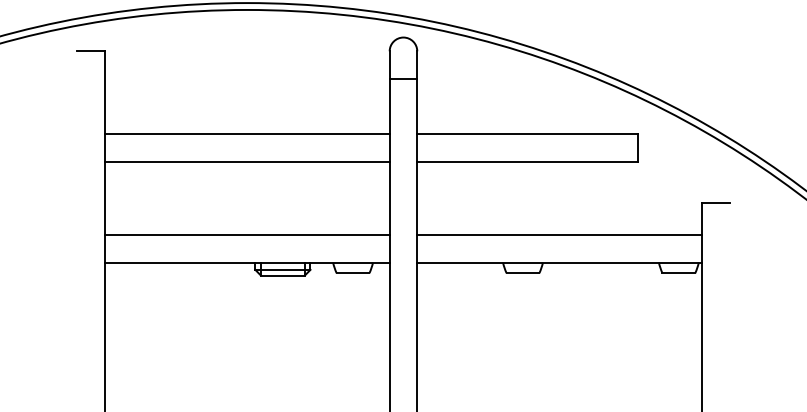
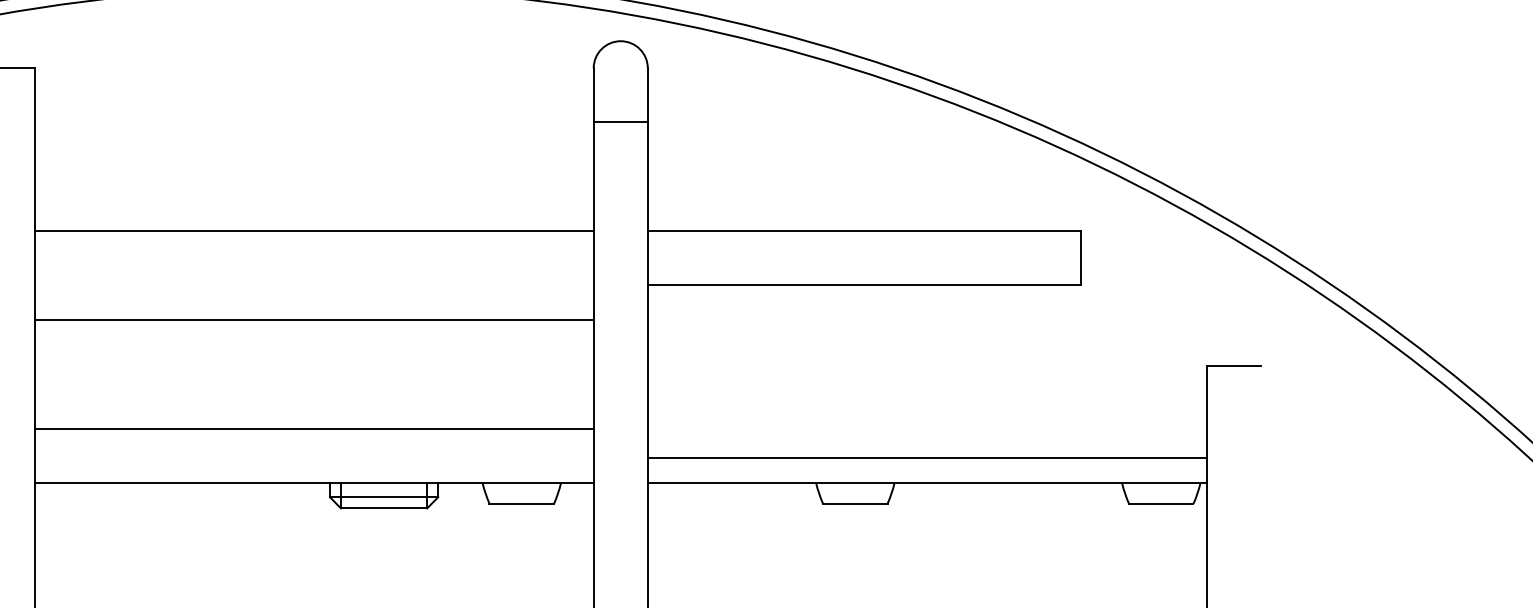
line: (246, 161) -> (312, 319), moved
line: (559, 235) -> (926, 459), moved

